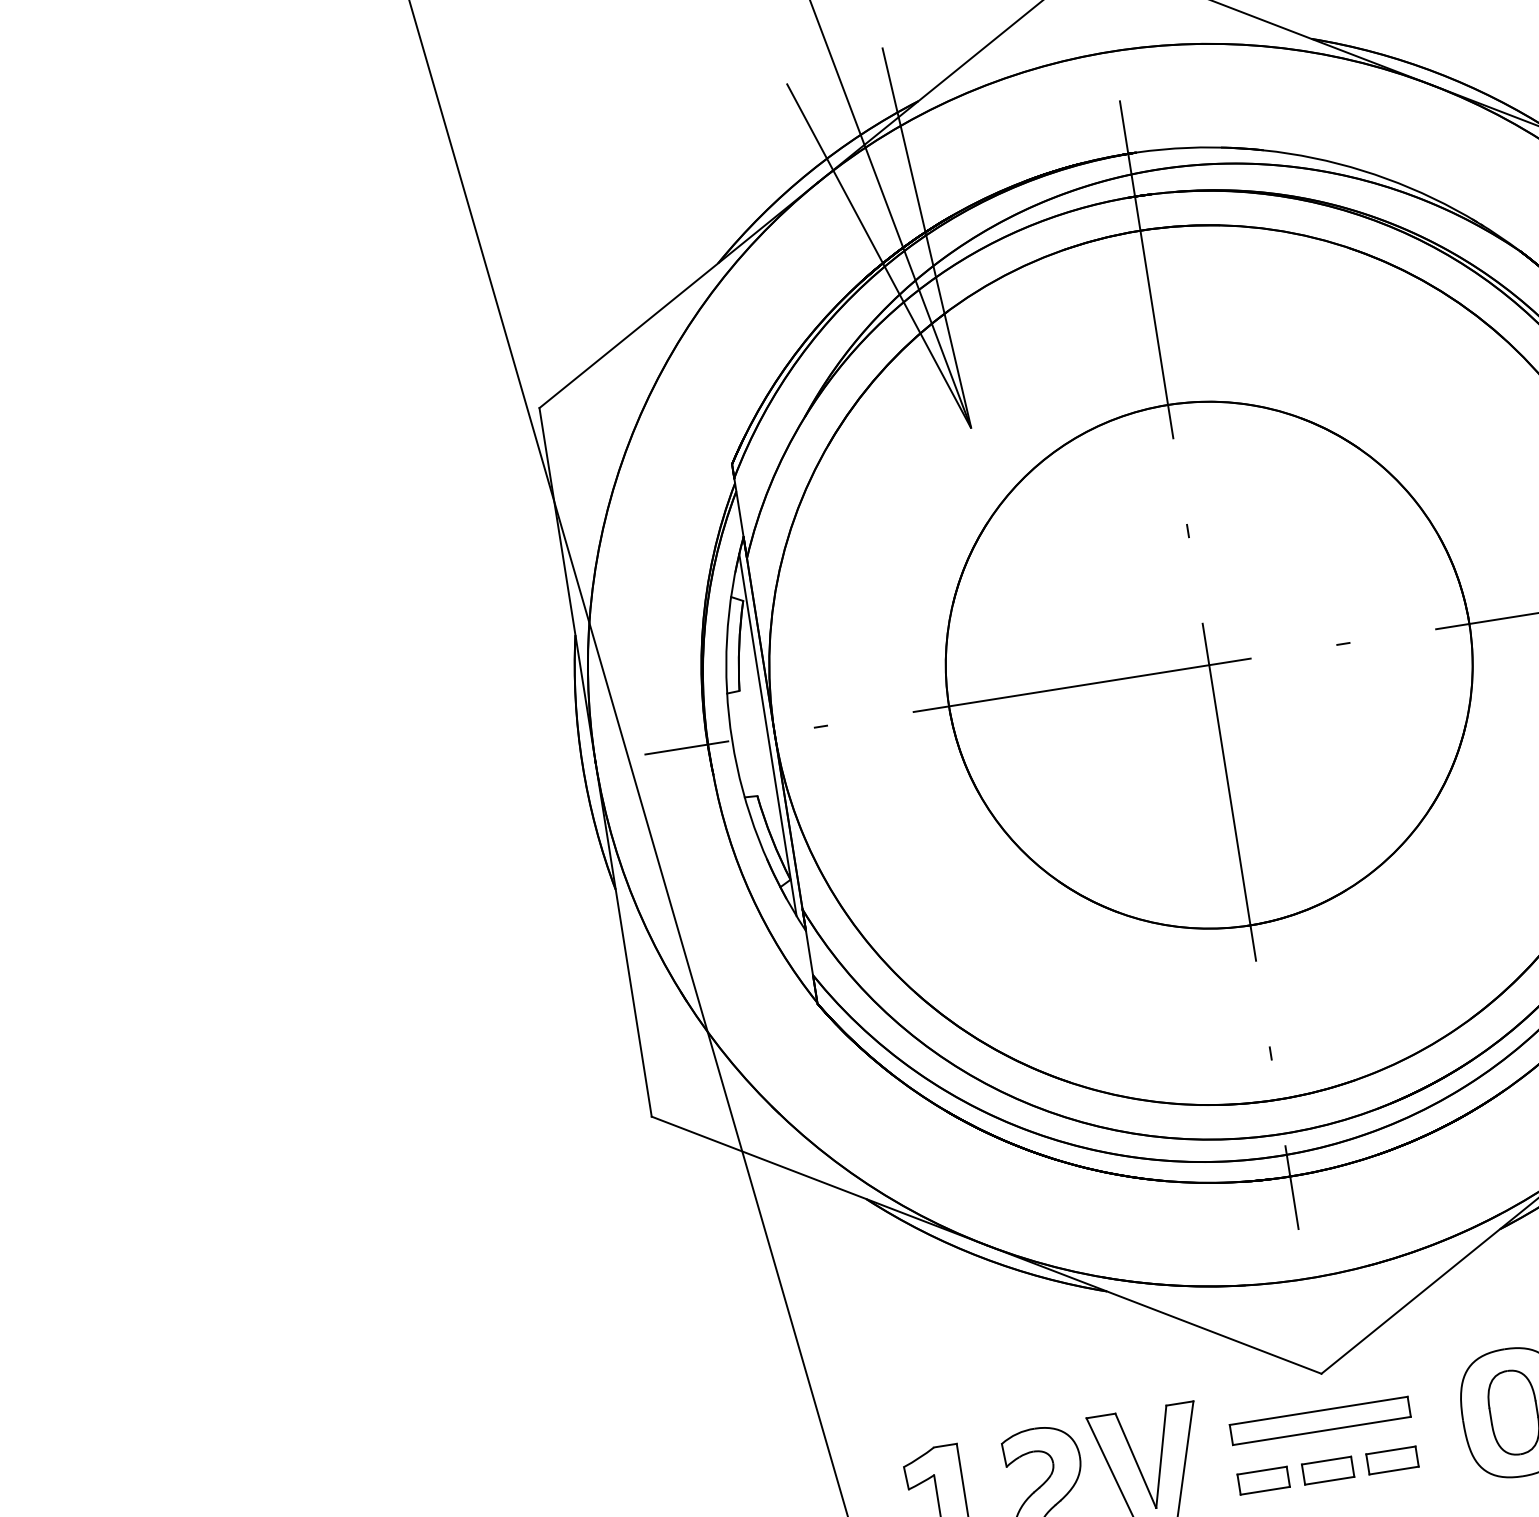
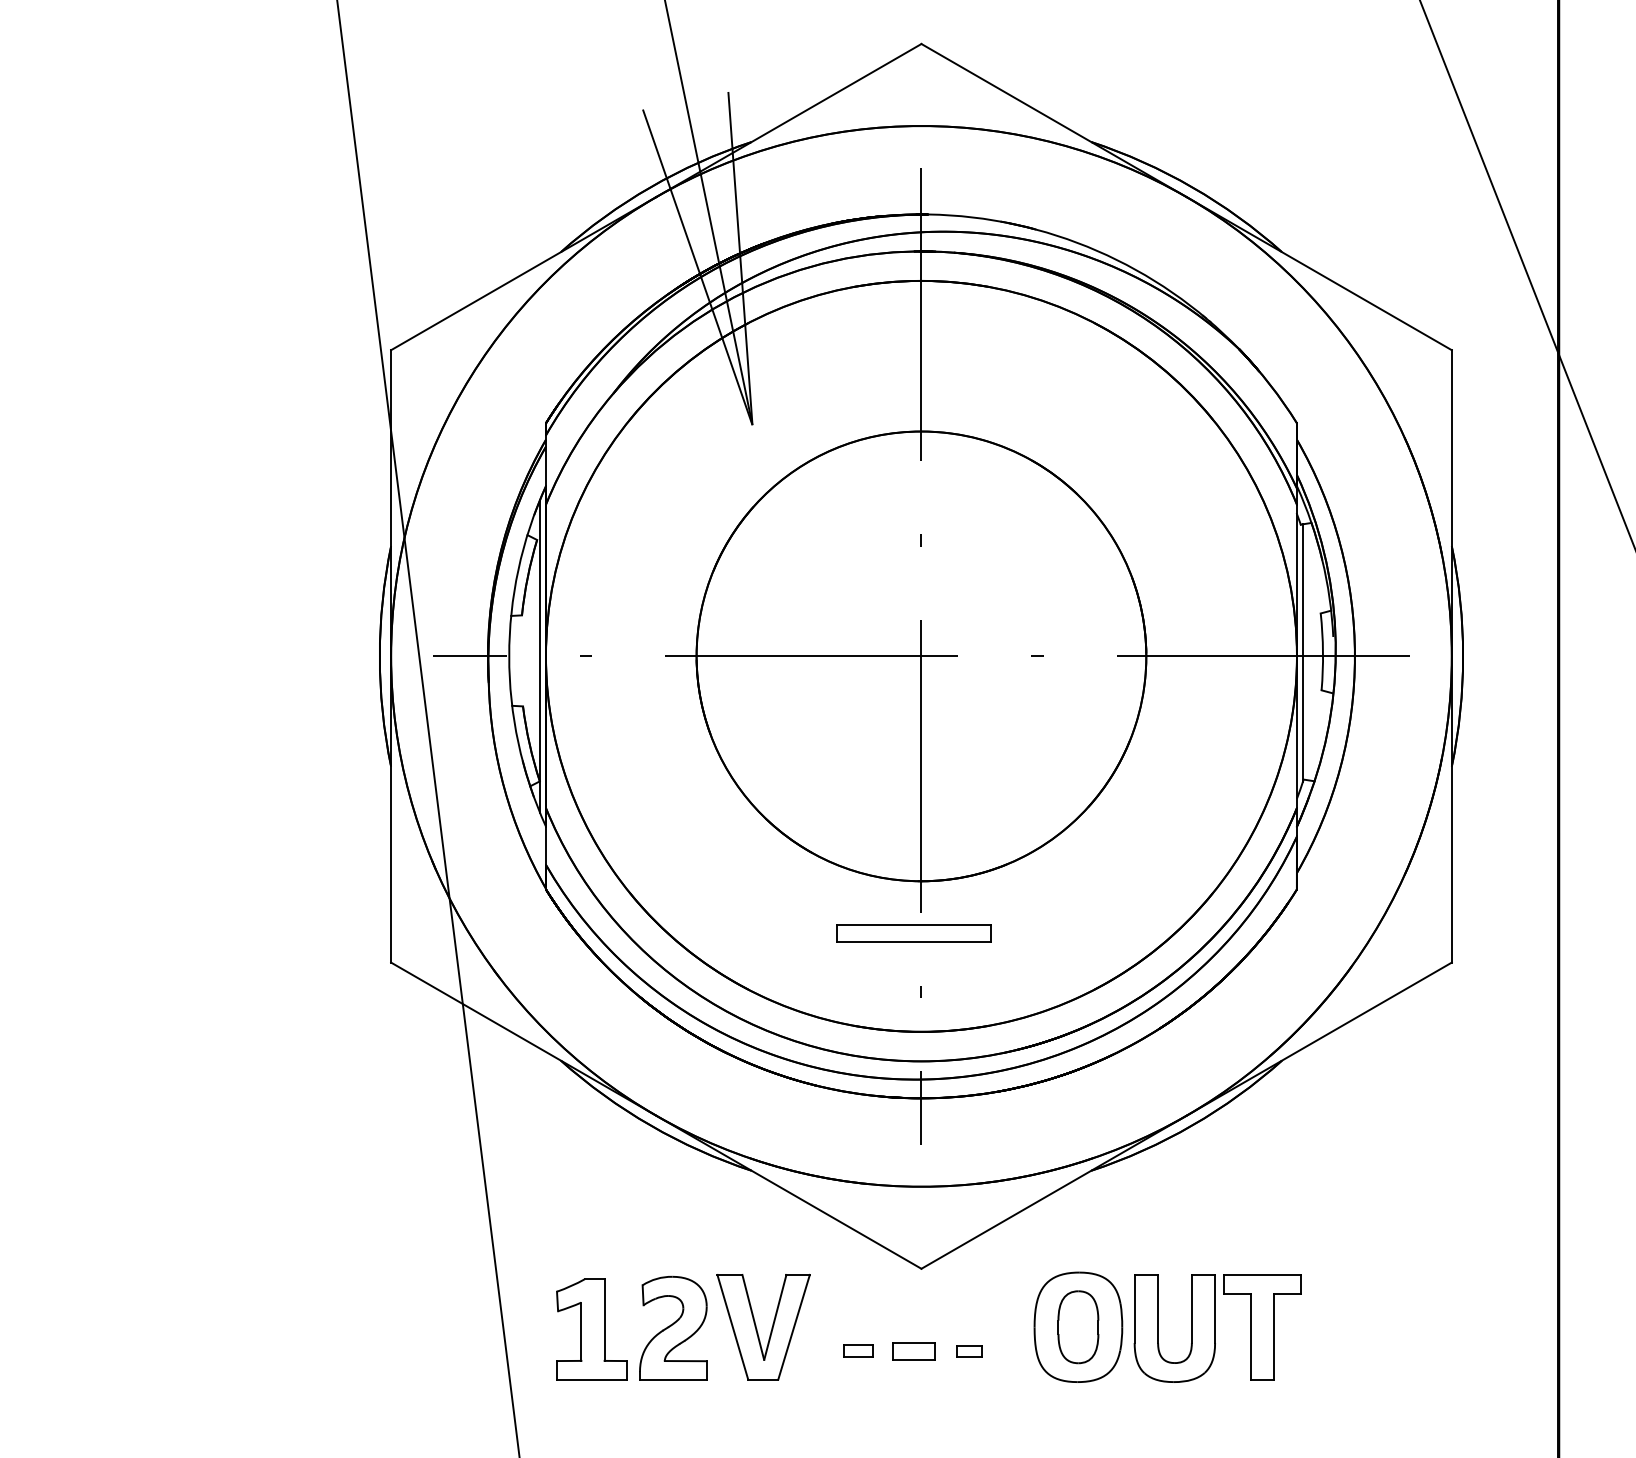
part: (1319, 1421) -> (913, 933), moved
part: (1392, 1460) -> (969, 1351), size x0.6
part: (1263, 1481) -> (858, 1351), size x0.7

